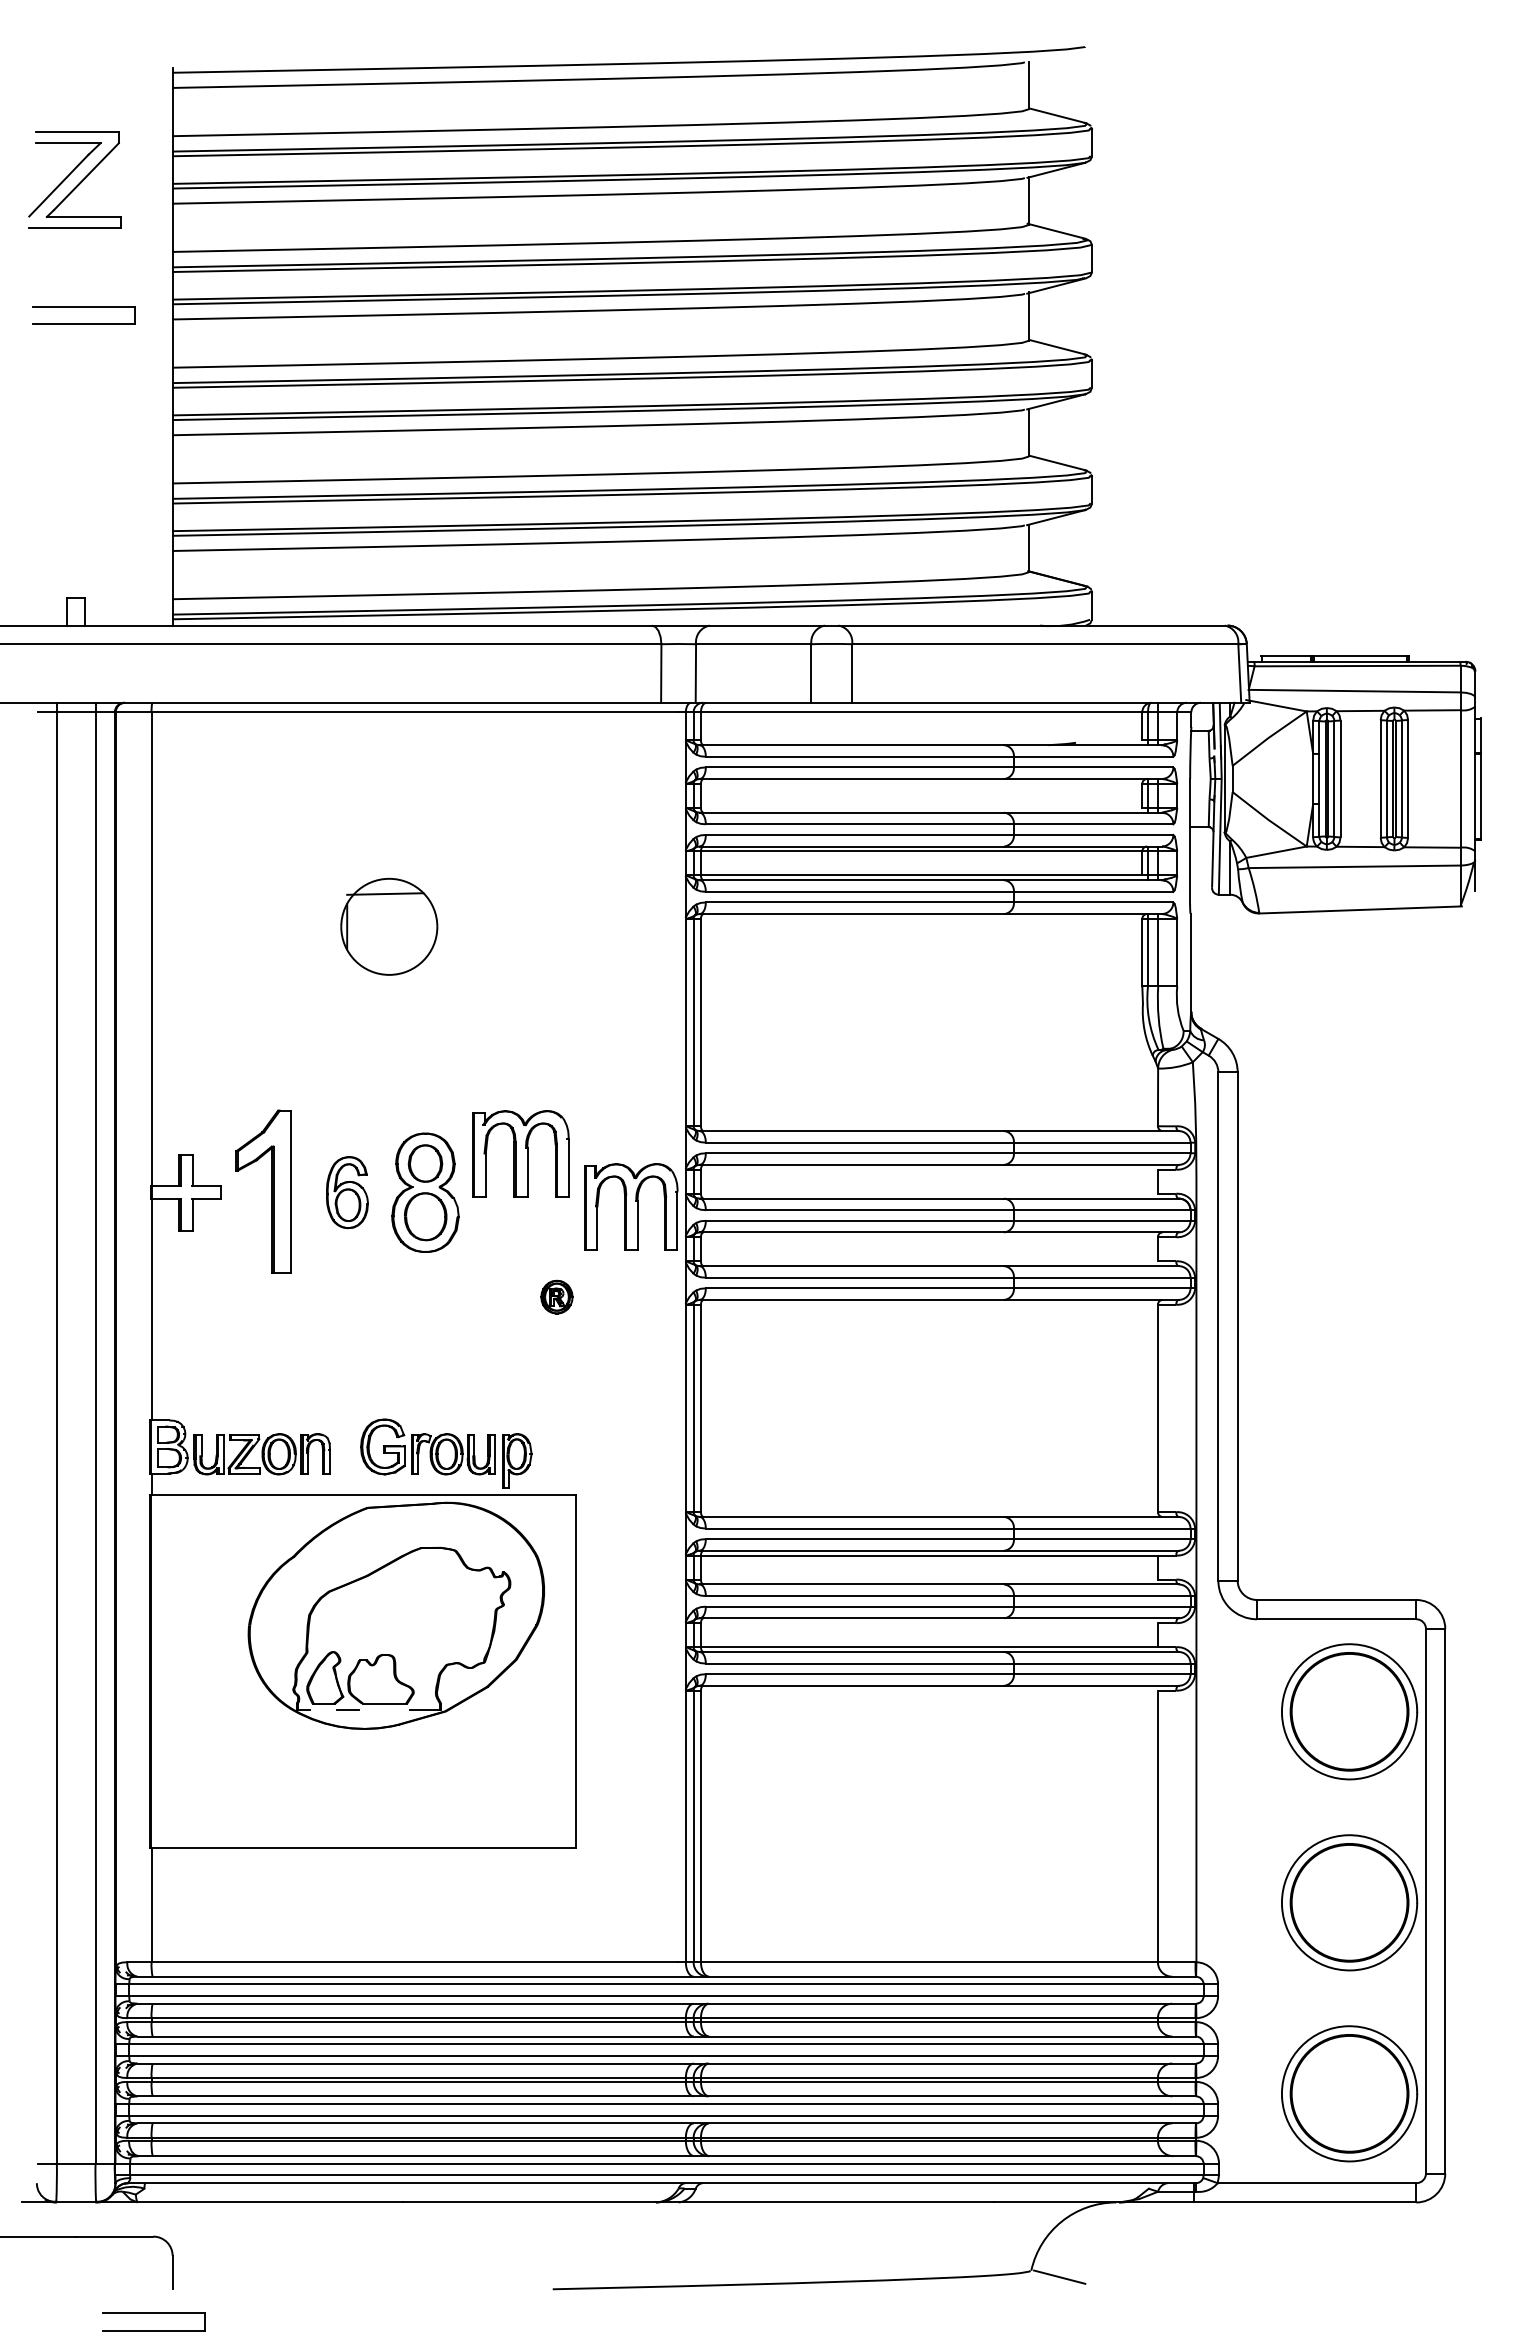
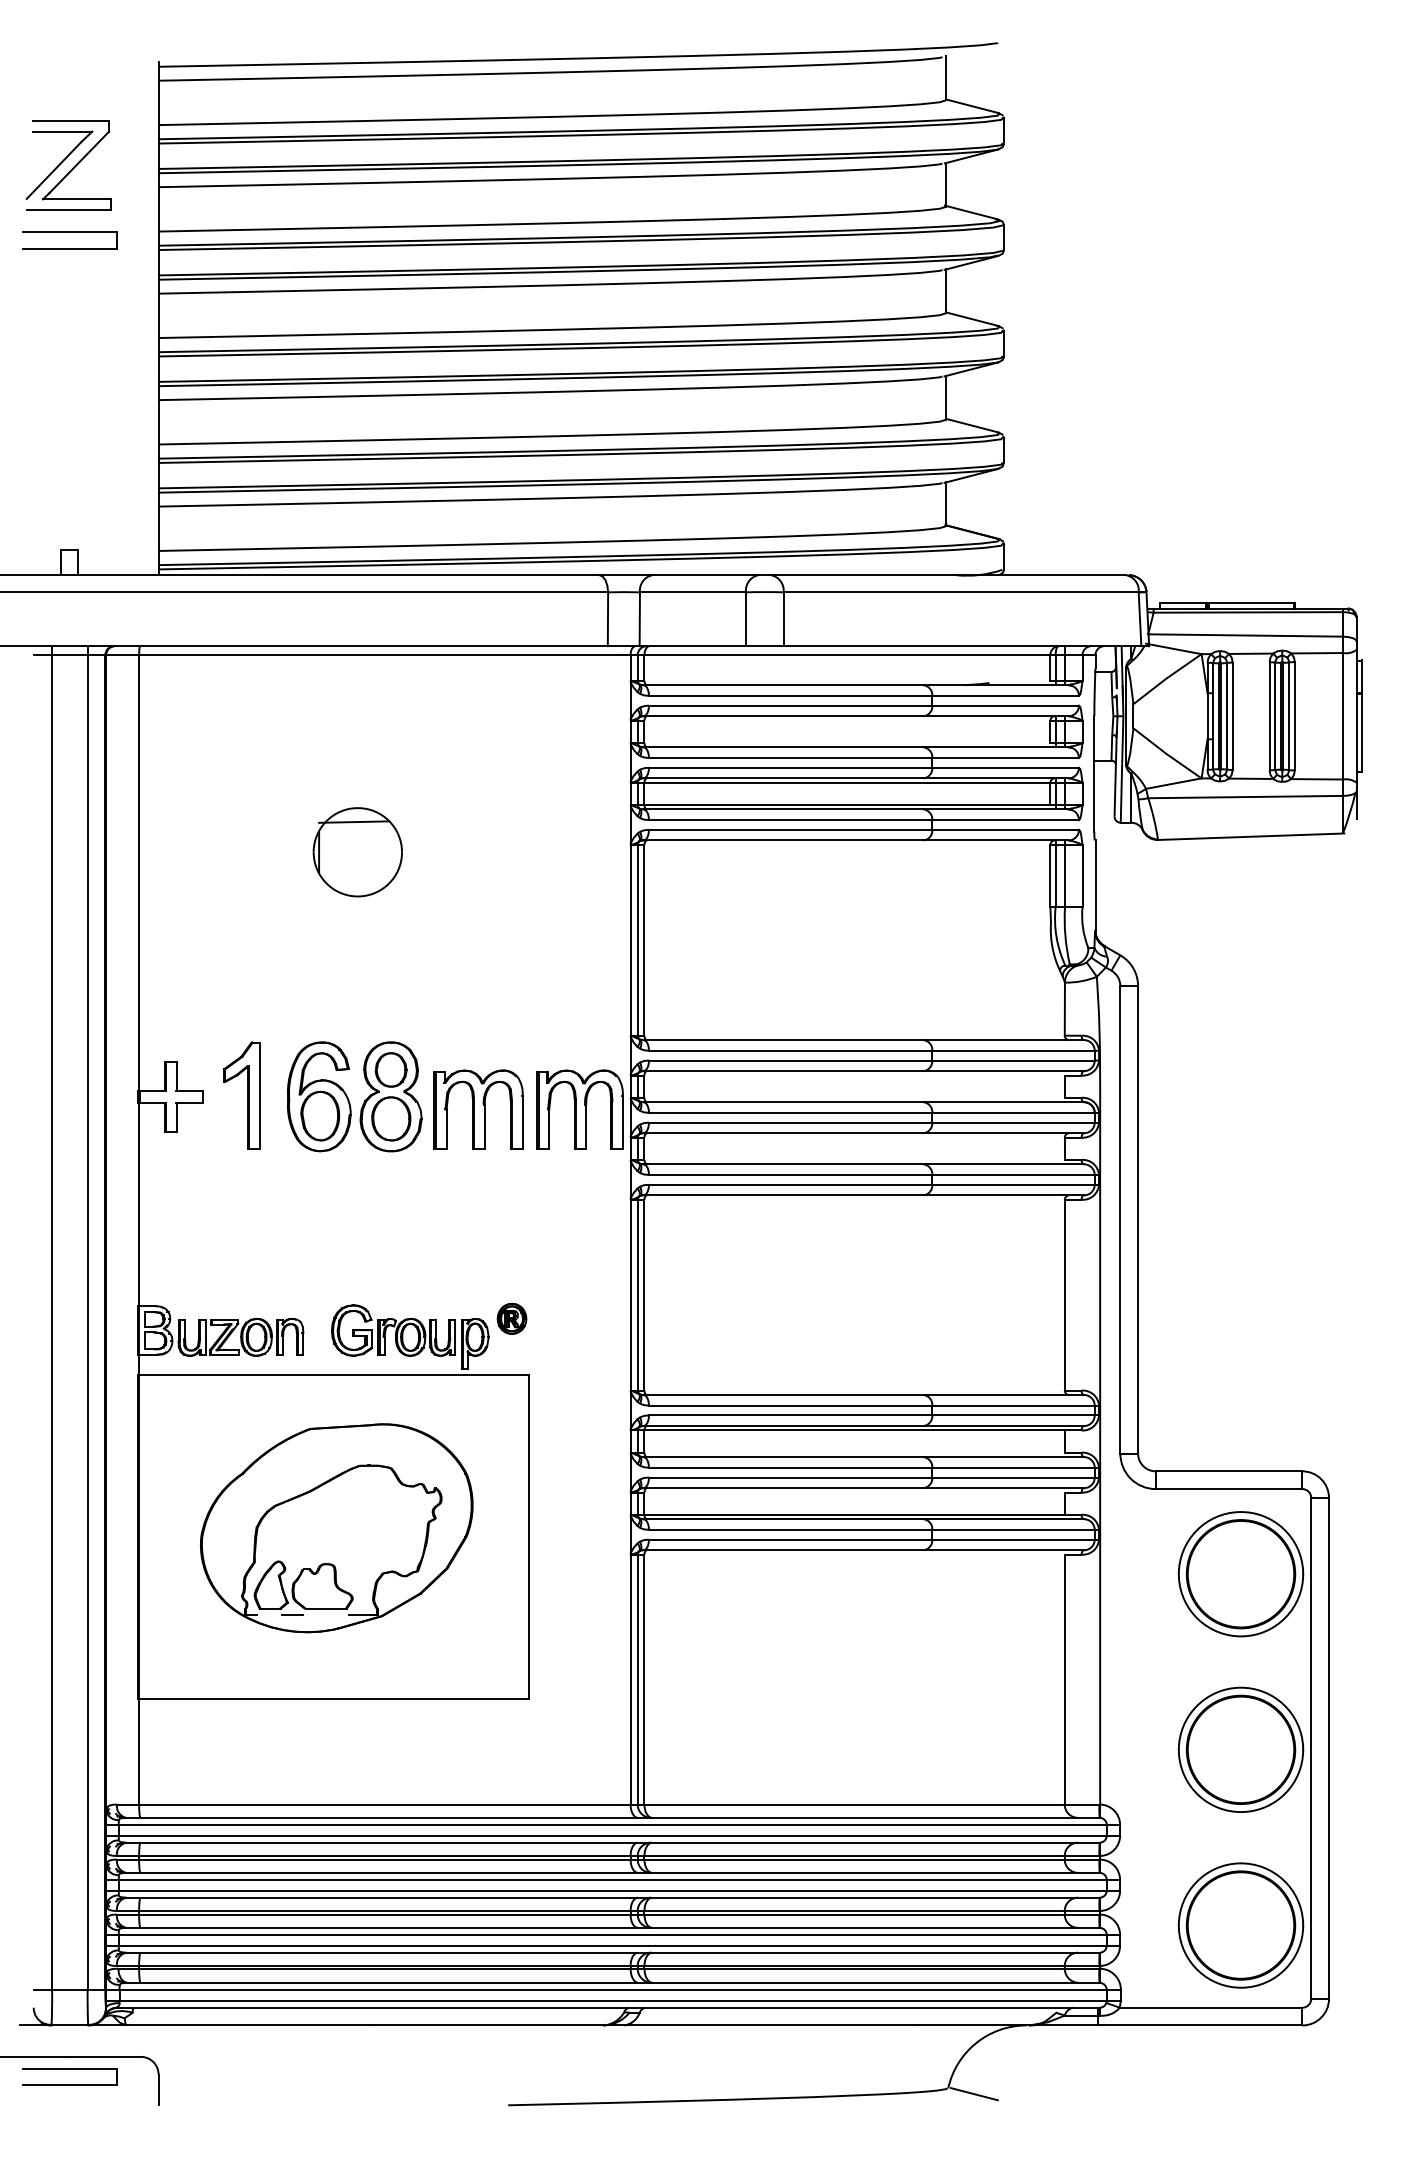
part: (83, 307) -> (69, 232), moved
part: (520, 1153) -> (478, 1109), moved
part: (262, 1191) -> (241, 1095), size x0.71
part: (347, 1192) -> (319, 1096), size x1.67
part: (556, 1296) -> (511, 1318), moved
part: (395, 1615) -> (335, 1527), moved
part: (153, 2313) -> (69, 2068), moved

